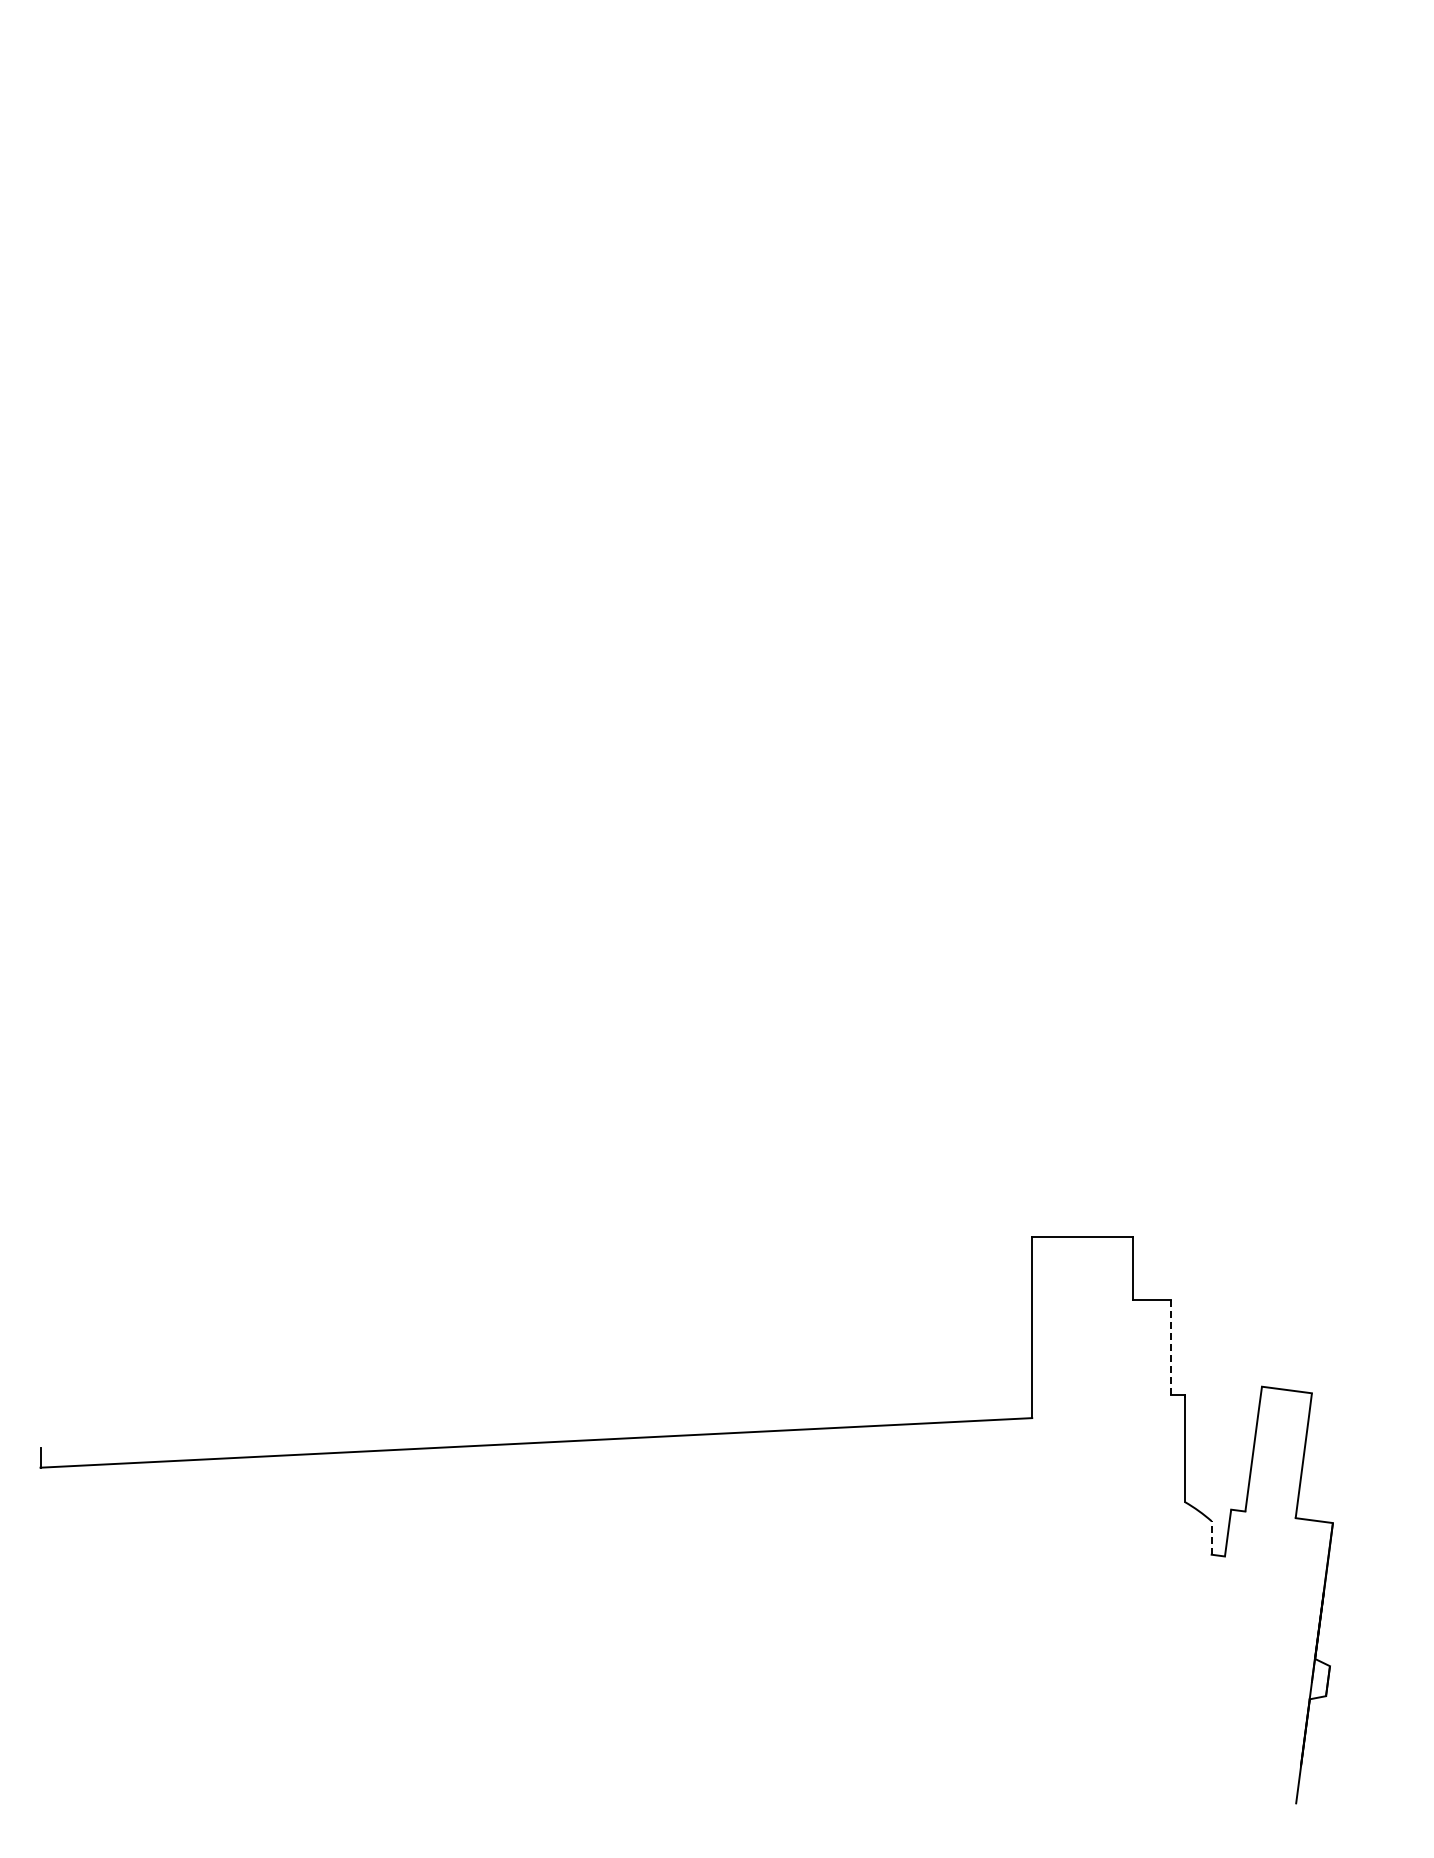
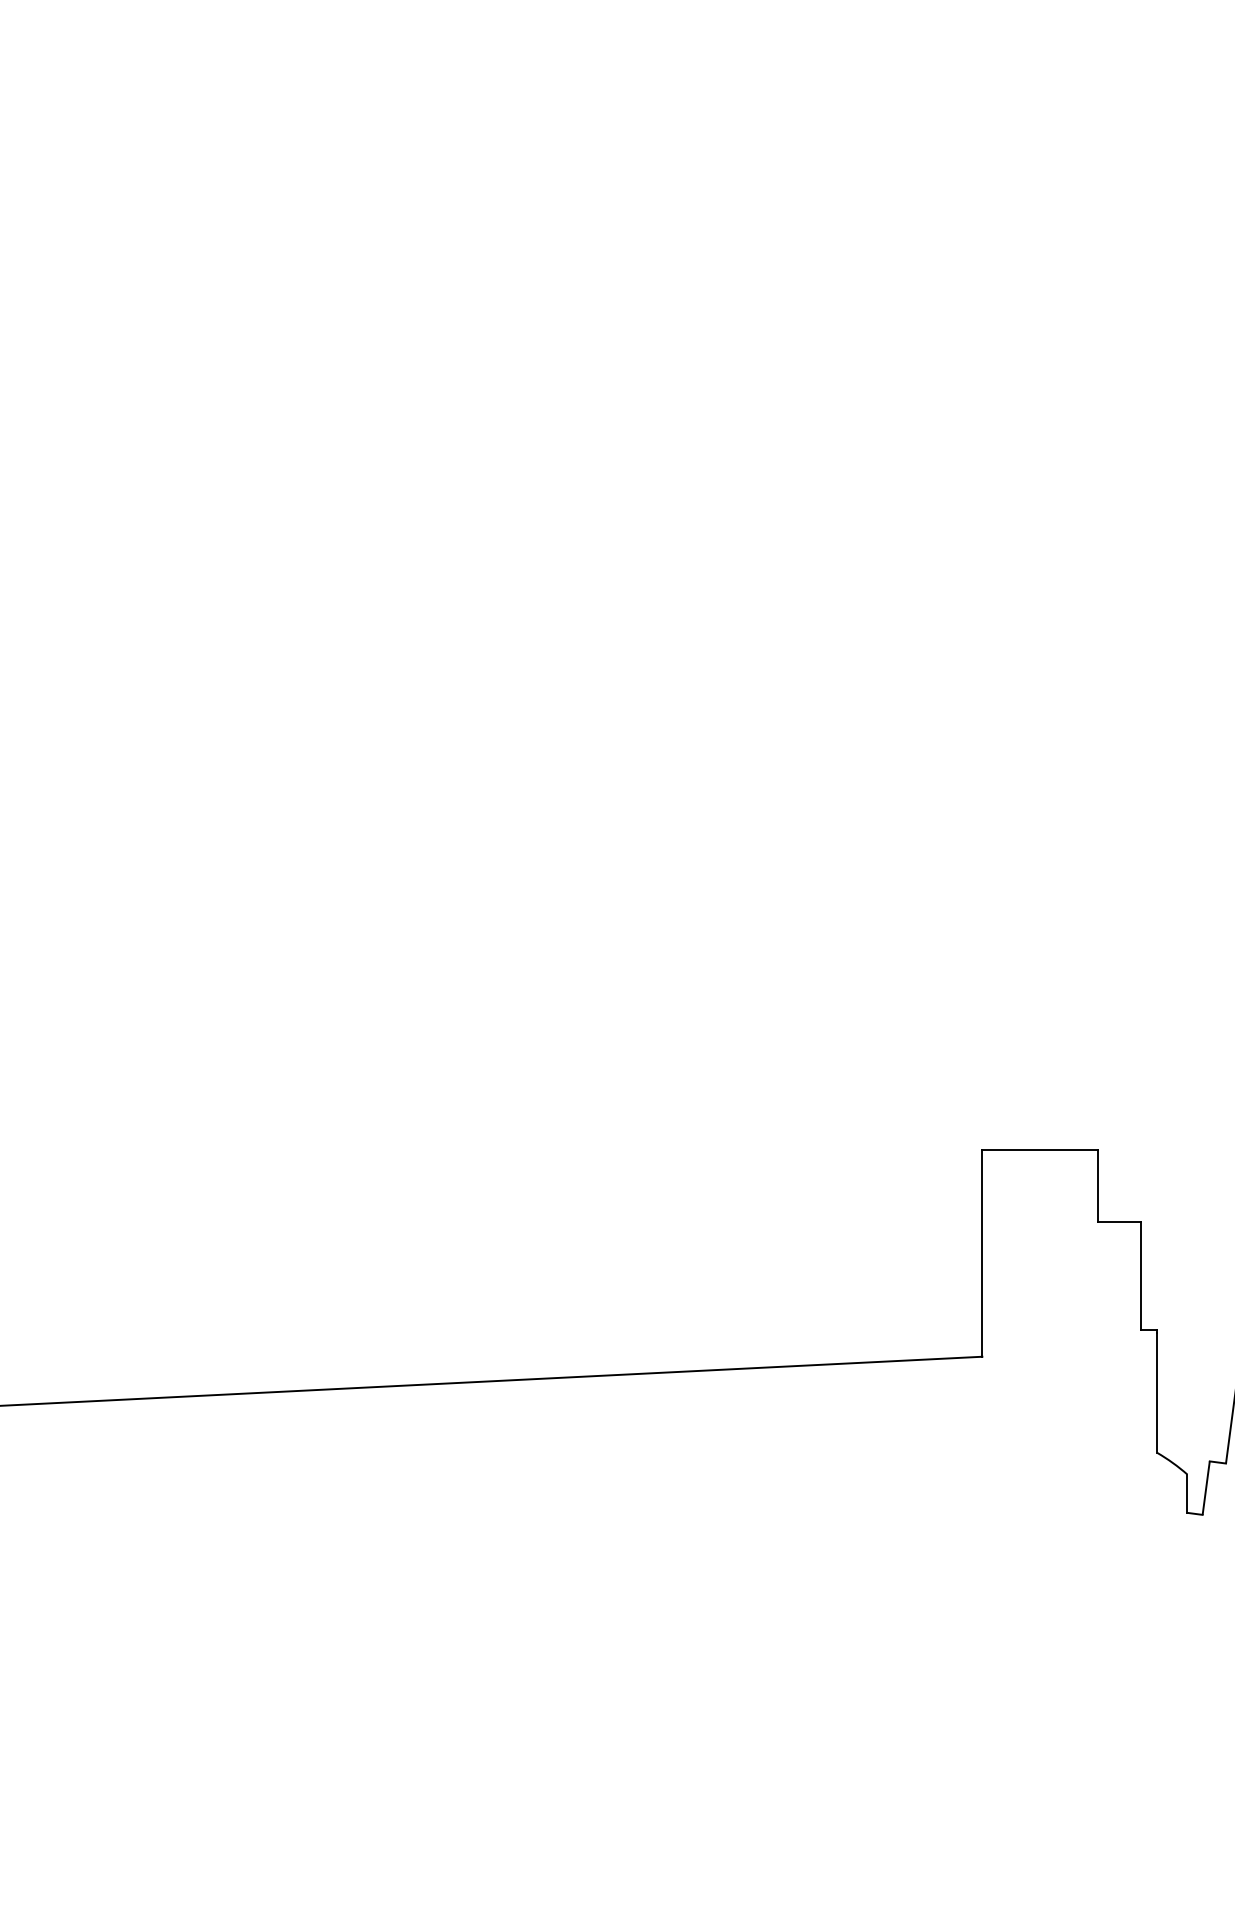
line: (1170, 1346) -> (1140, 1274), dashed -> solid
line: (1211, 1537) -> (1187, 1493), dashed -> solid

